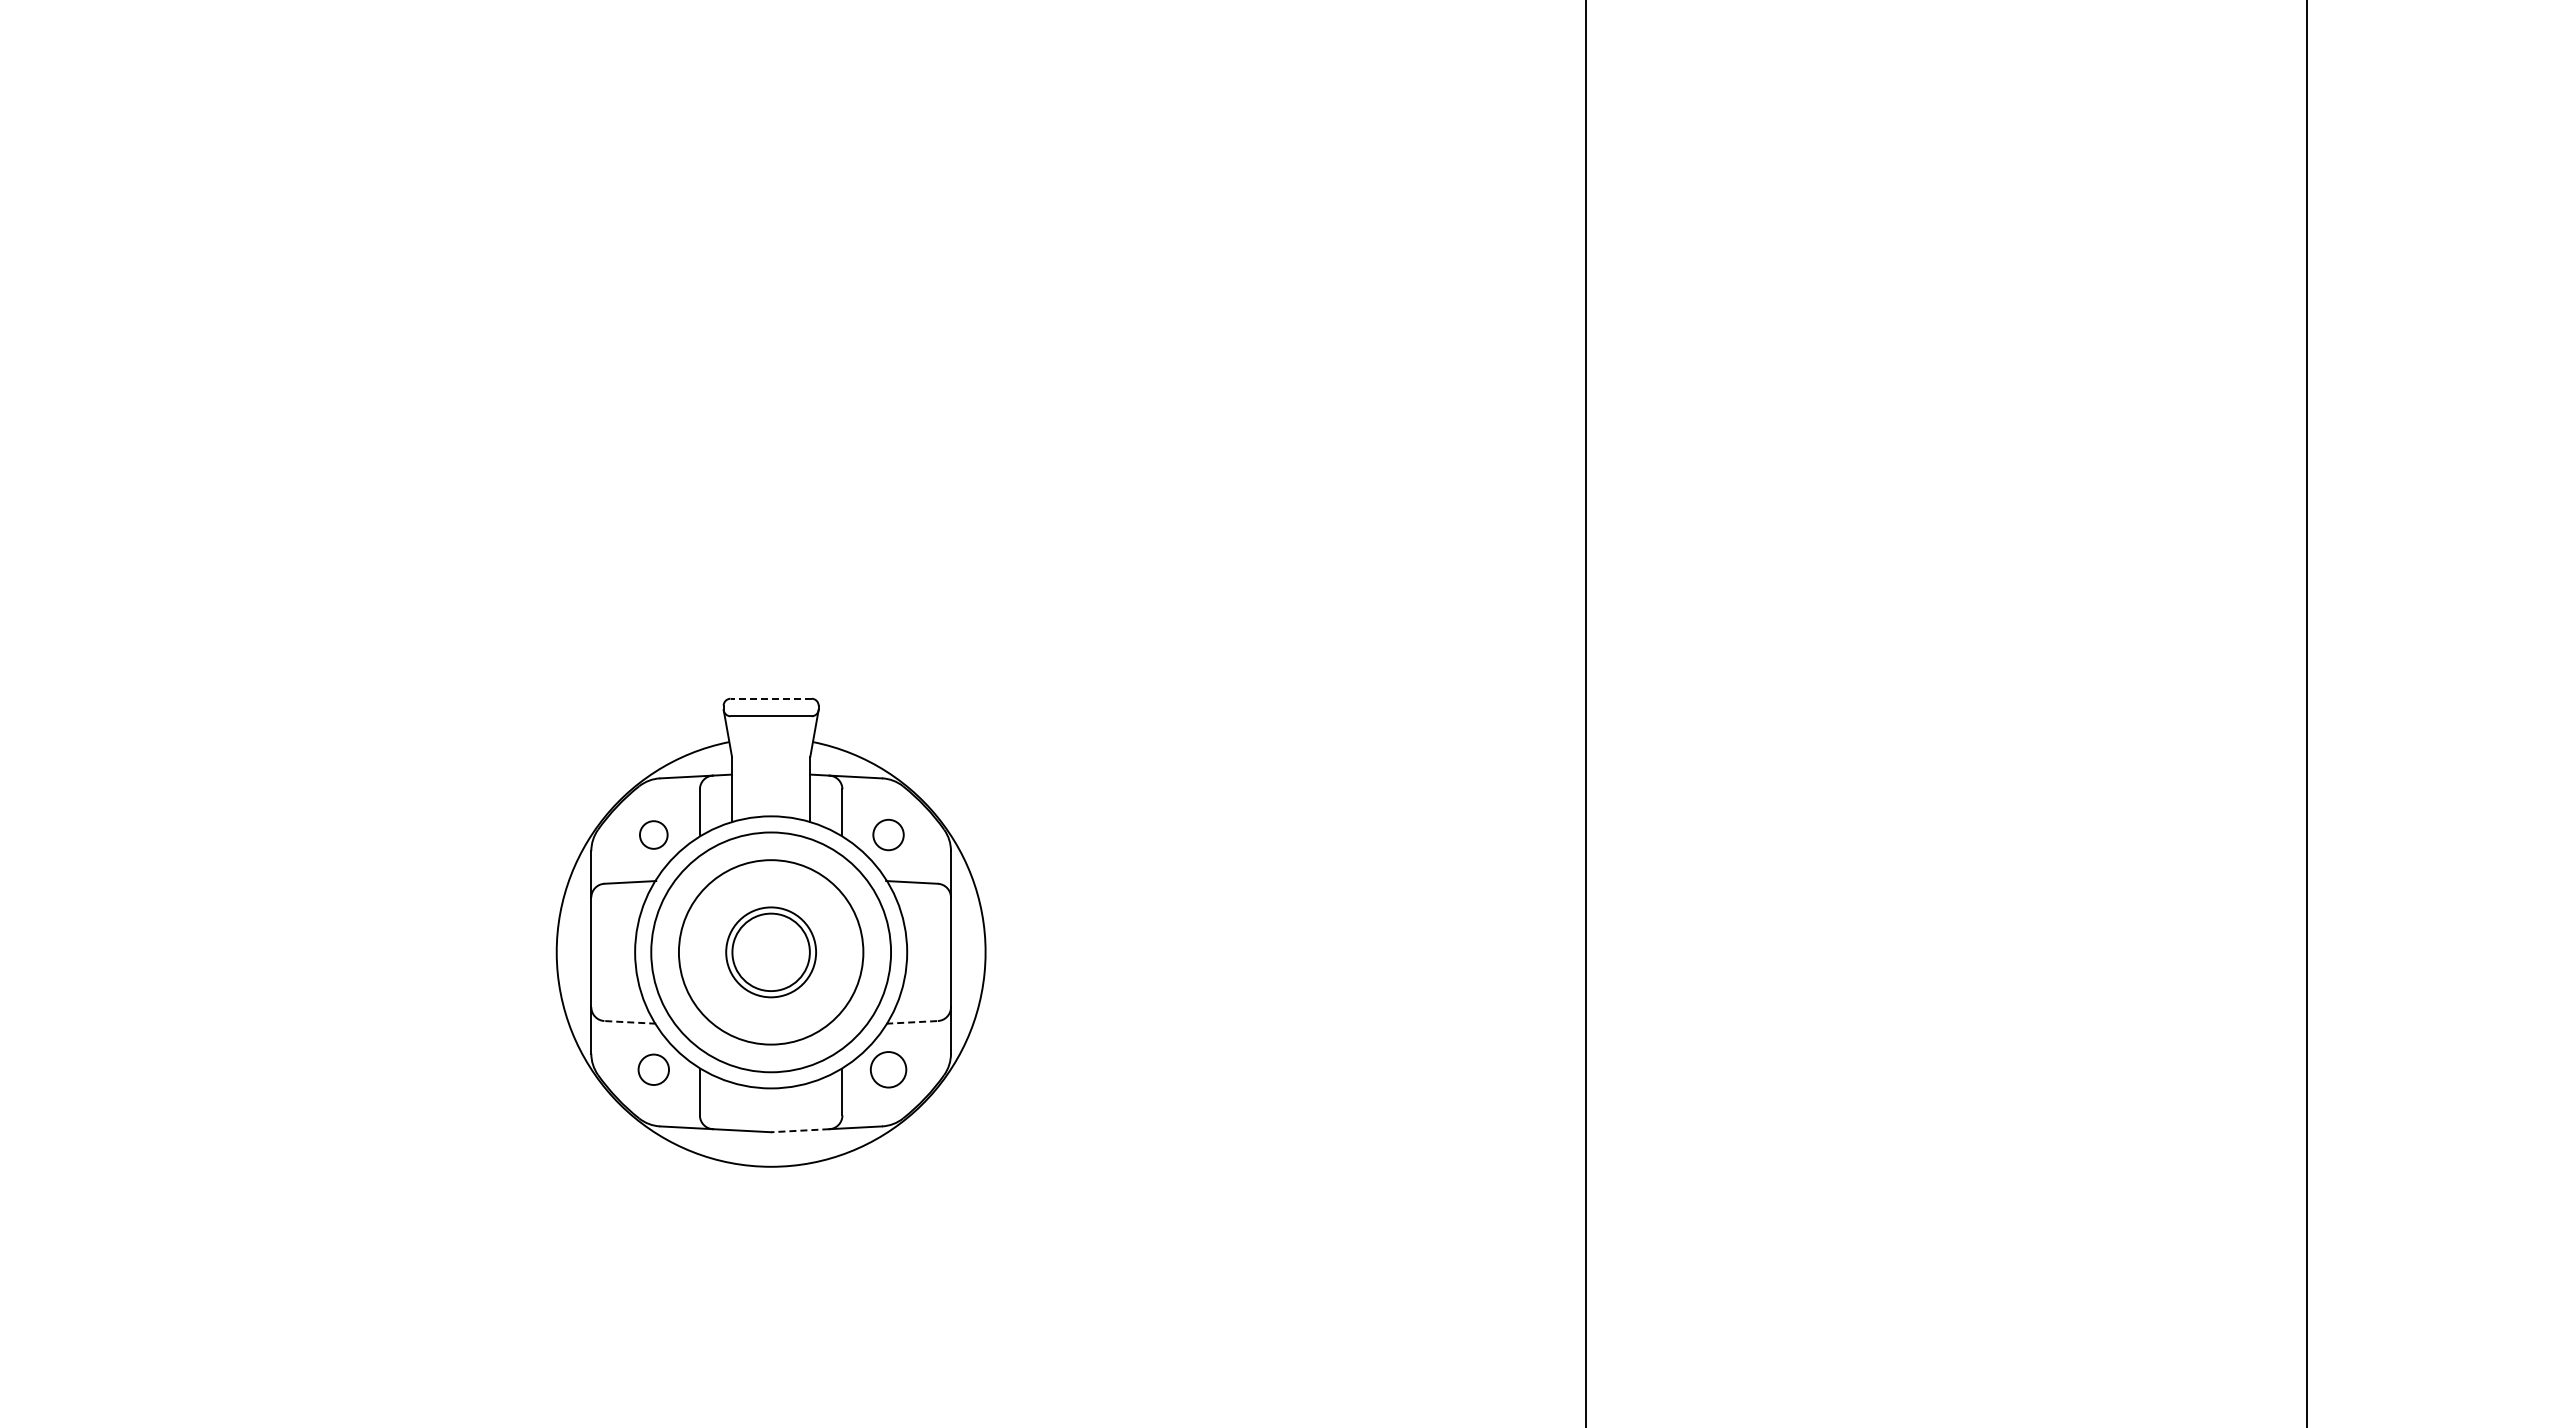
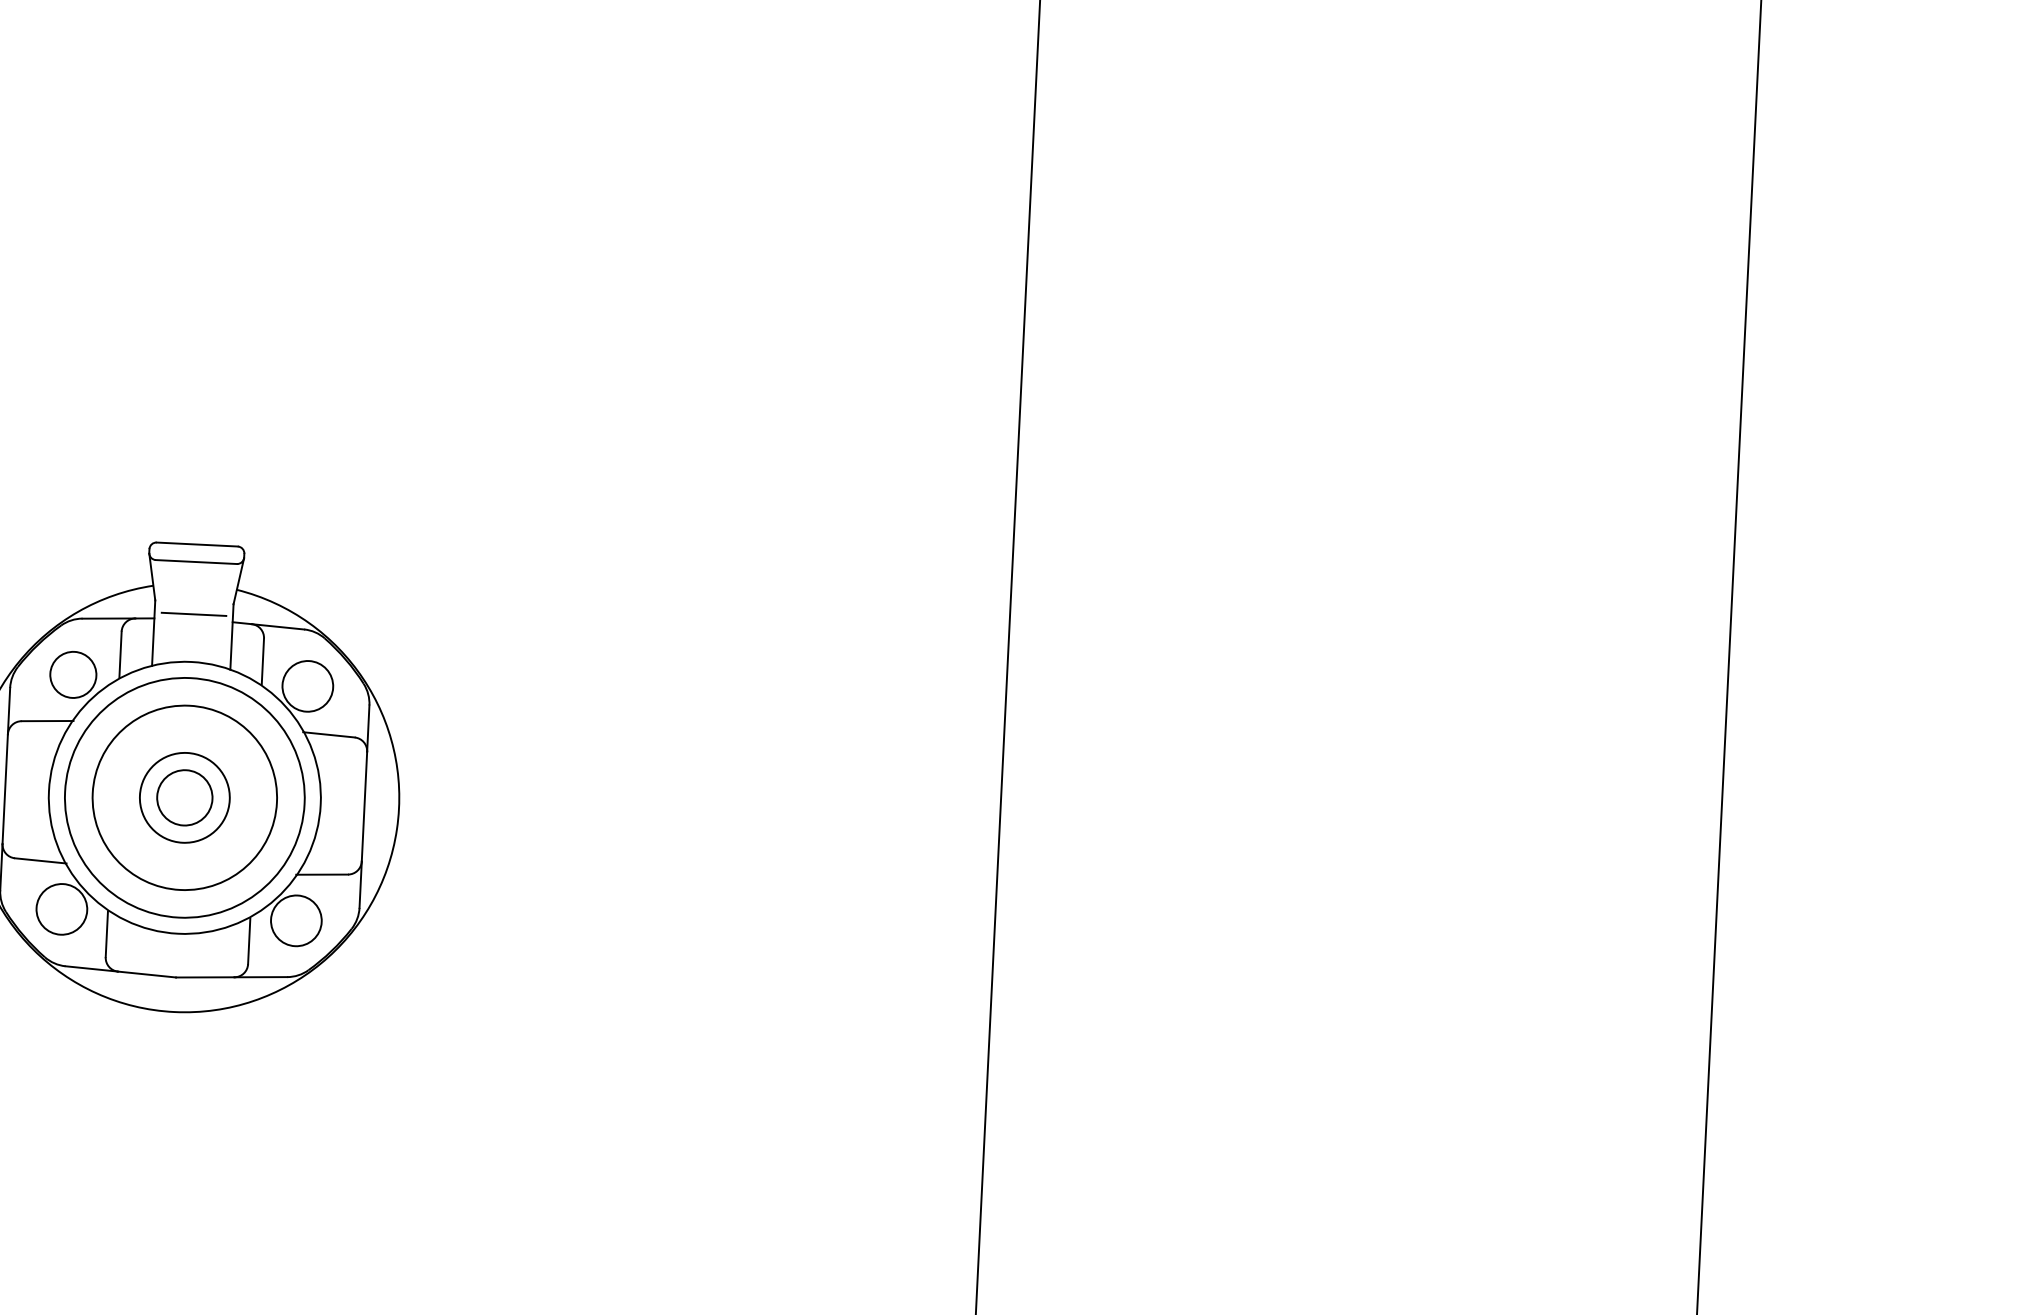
line: (771, 698) -> (197, 544), dashed -> solid
line: (771, 768) -> (194, 614), added
circle: (653, 834) -> (73, 674), size x1.67
circle: (888, 834) -> (307, 685), size x1.67
circle: (770, 952) -> (184, 797), size x0.71
line: (630, 1022) -> (40, 861), dashed -> solid
line: (912, 1022) -> (322, 874), dashed -> solid
circle: (653, 1069) -> (61, 909), size x1.67
circle: (888, 1069) -> (296, 920), size x1.43
line: (799, 1130) -> (204, 977), dashed -> solid

